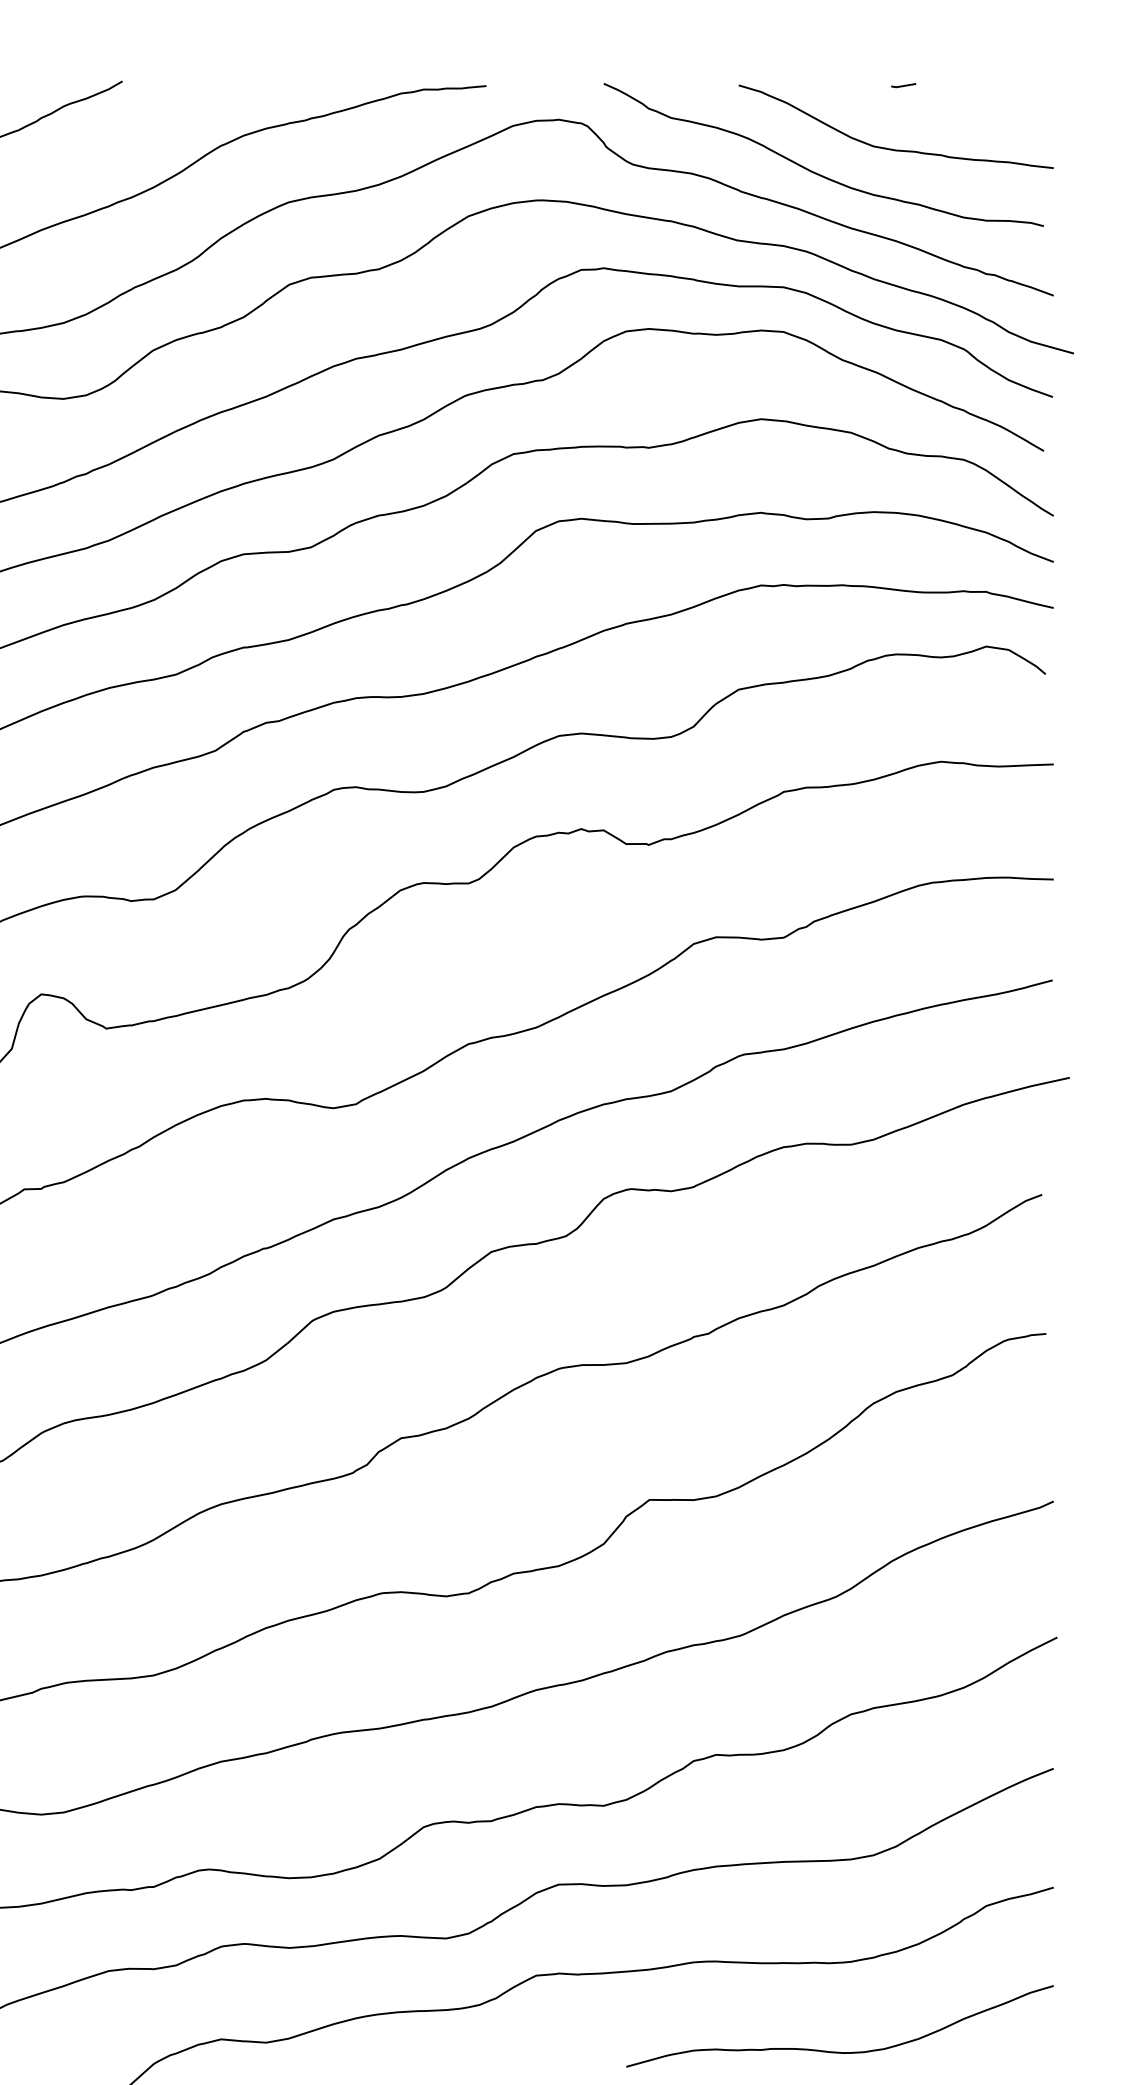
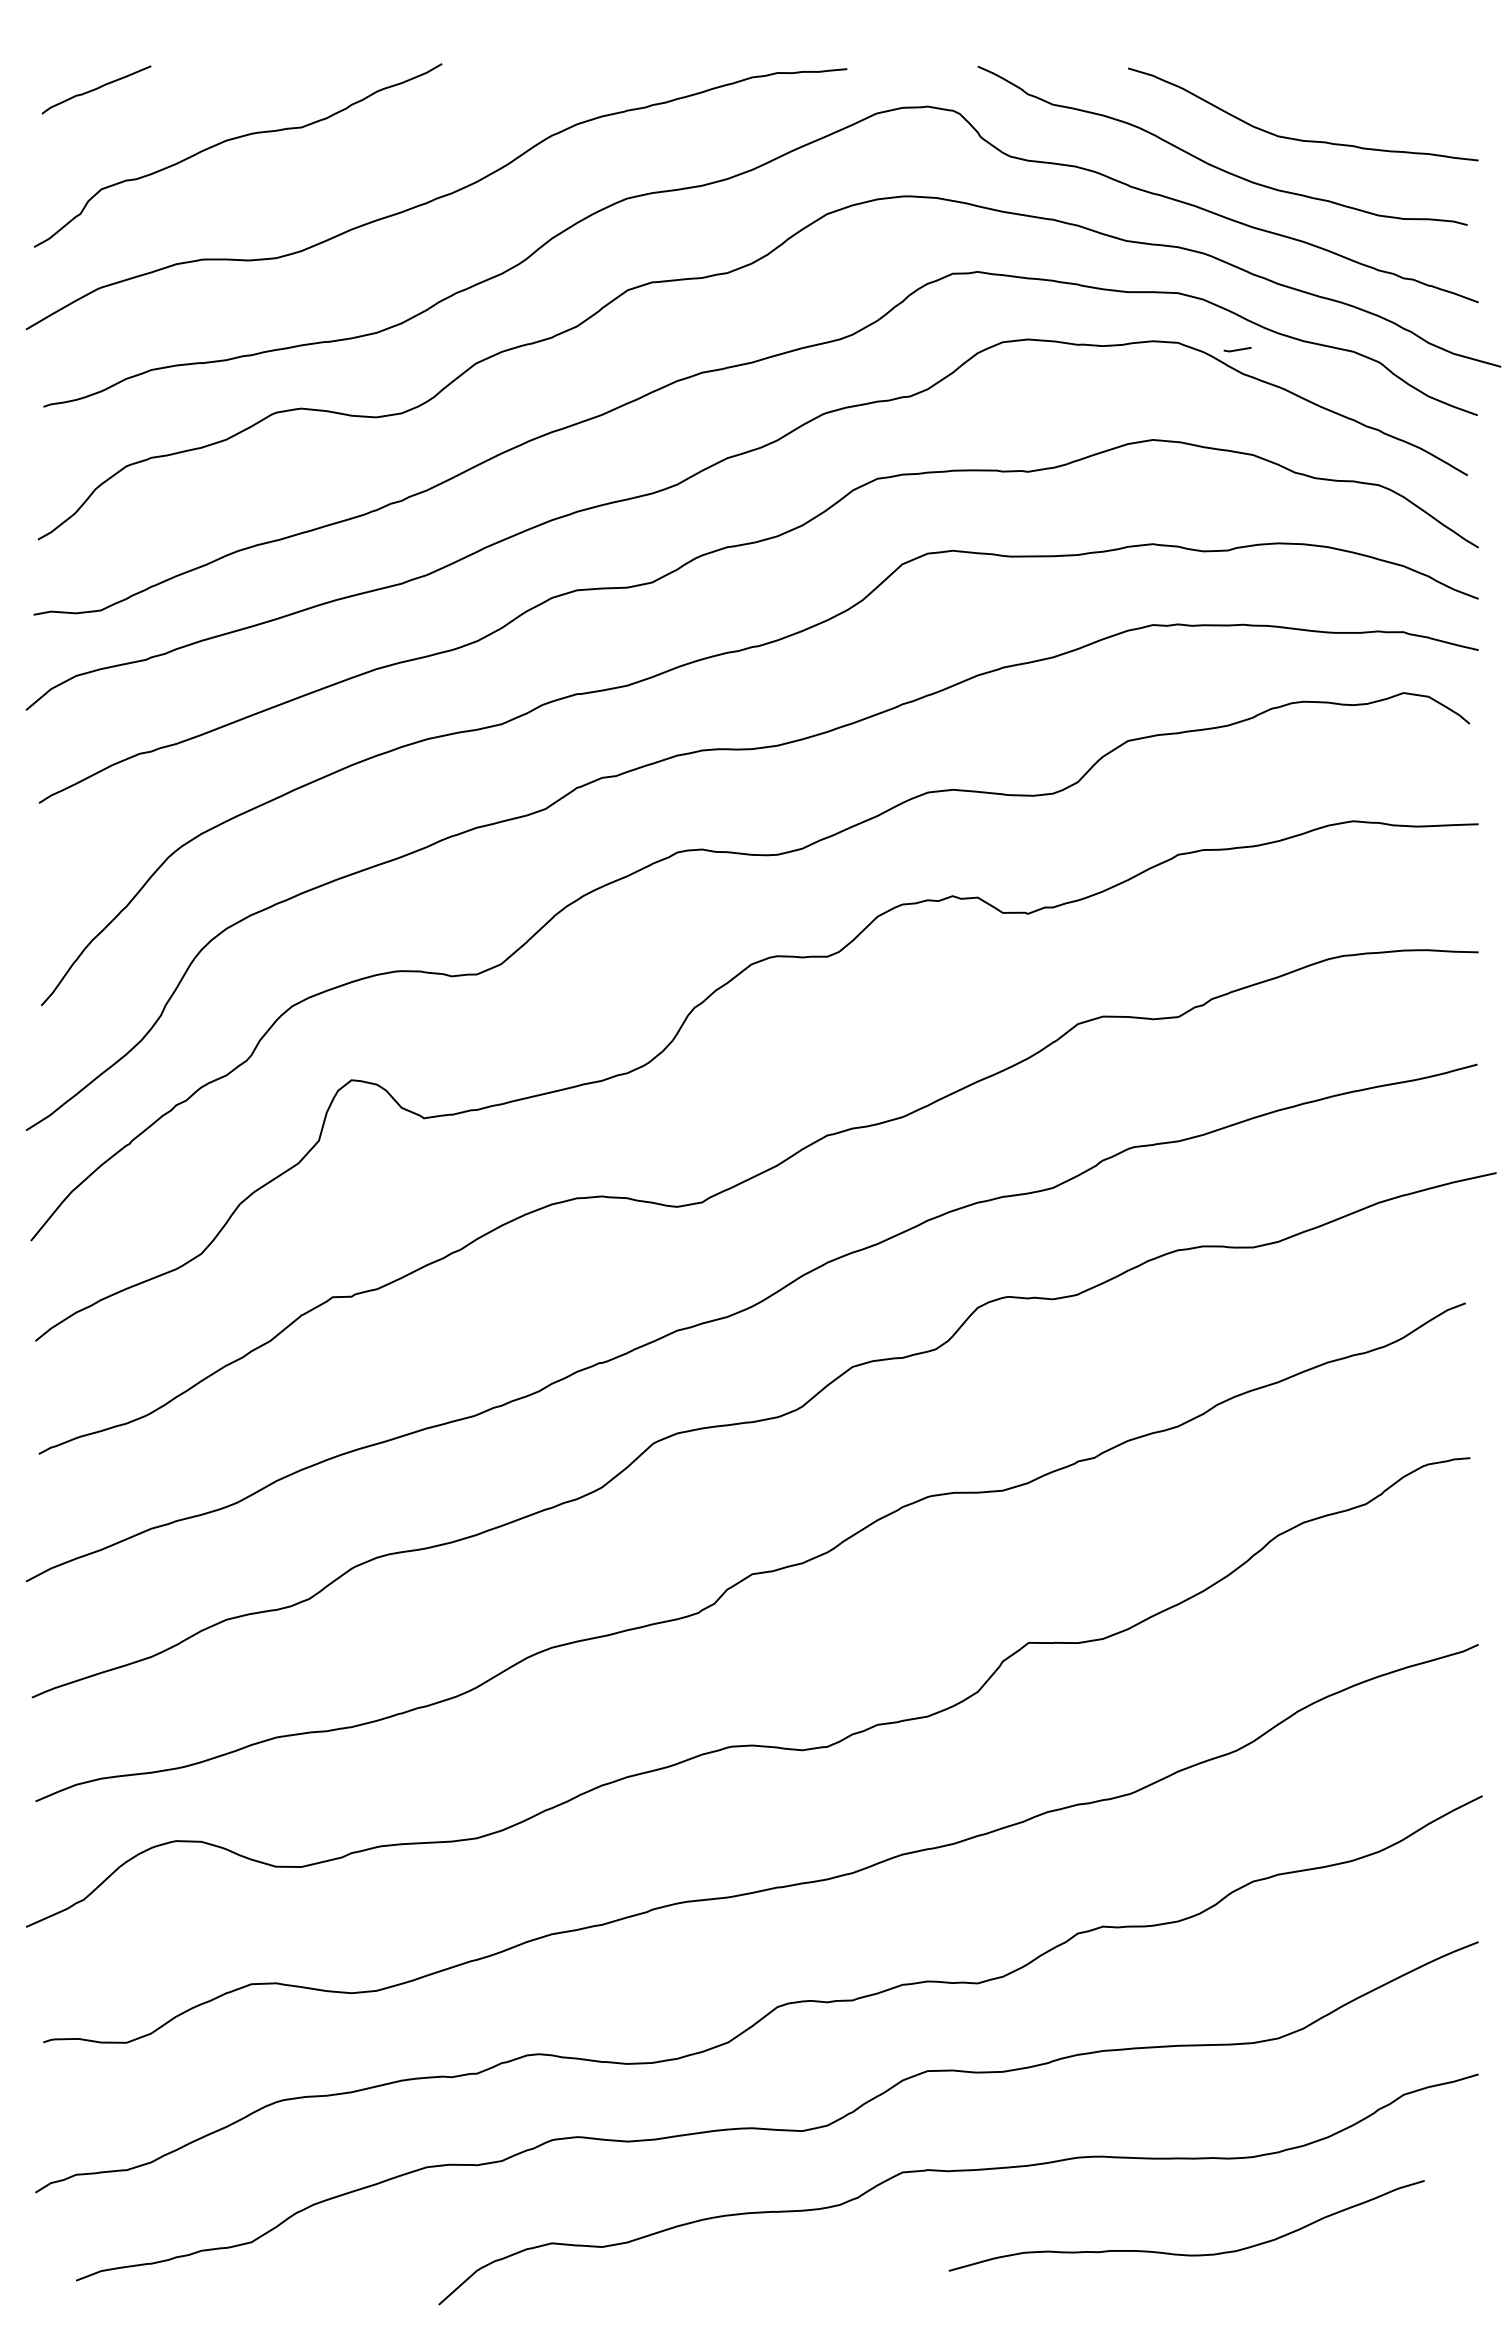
line: (903, 85) -> (1237, 349), moved
curve: (833, 2051) -> (1179, 2253), moved

